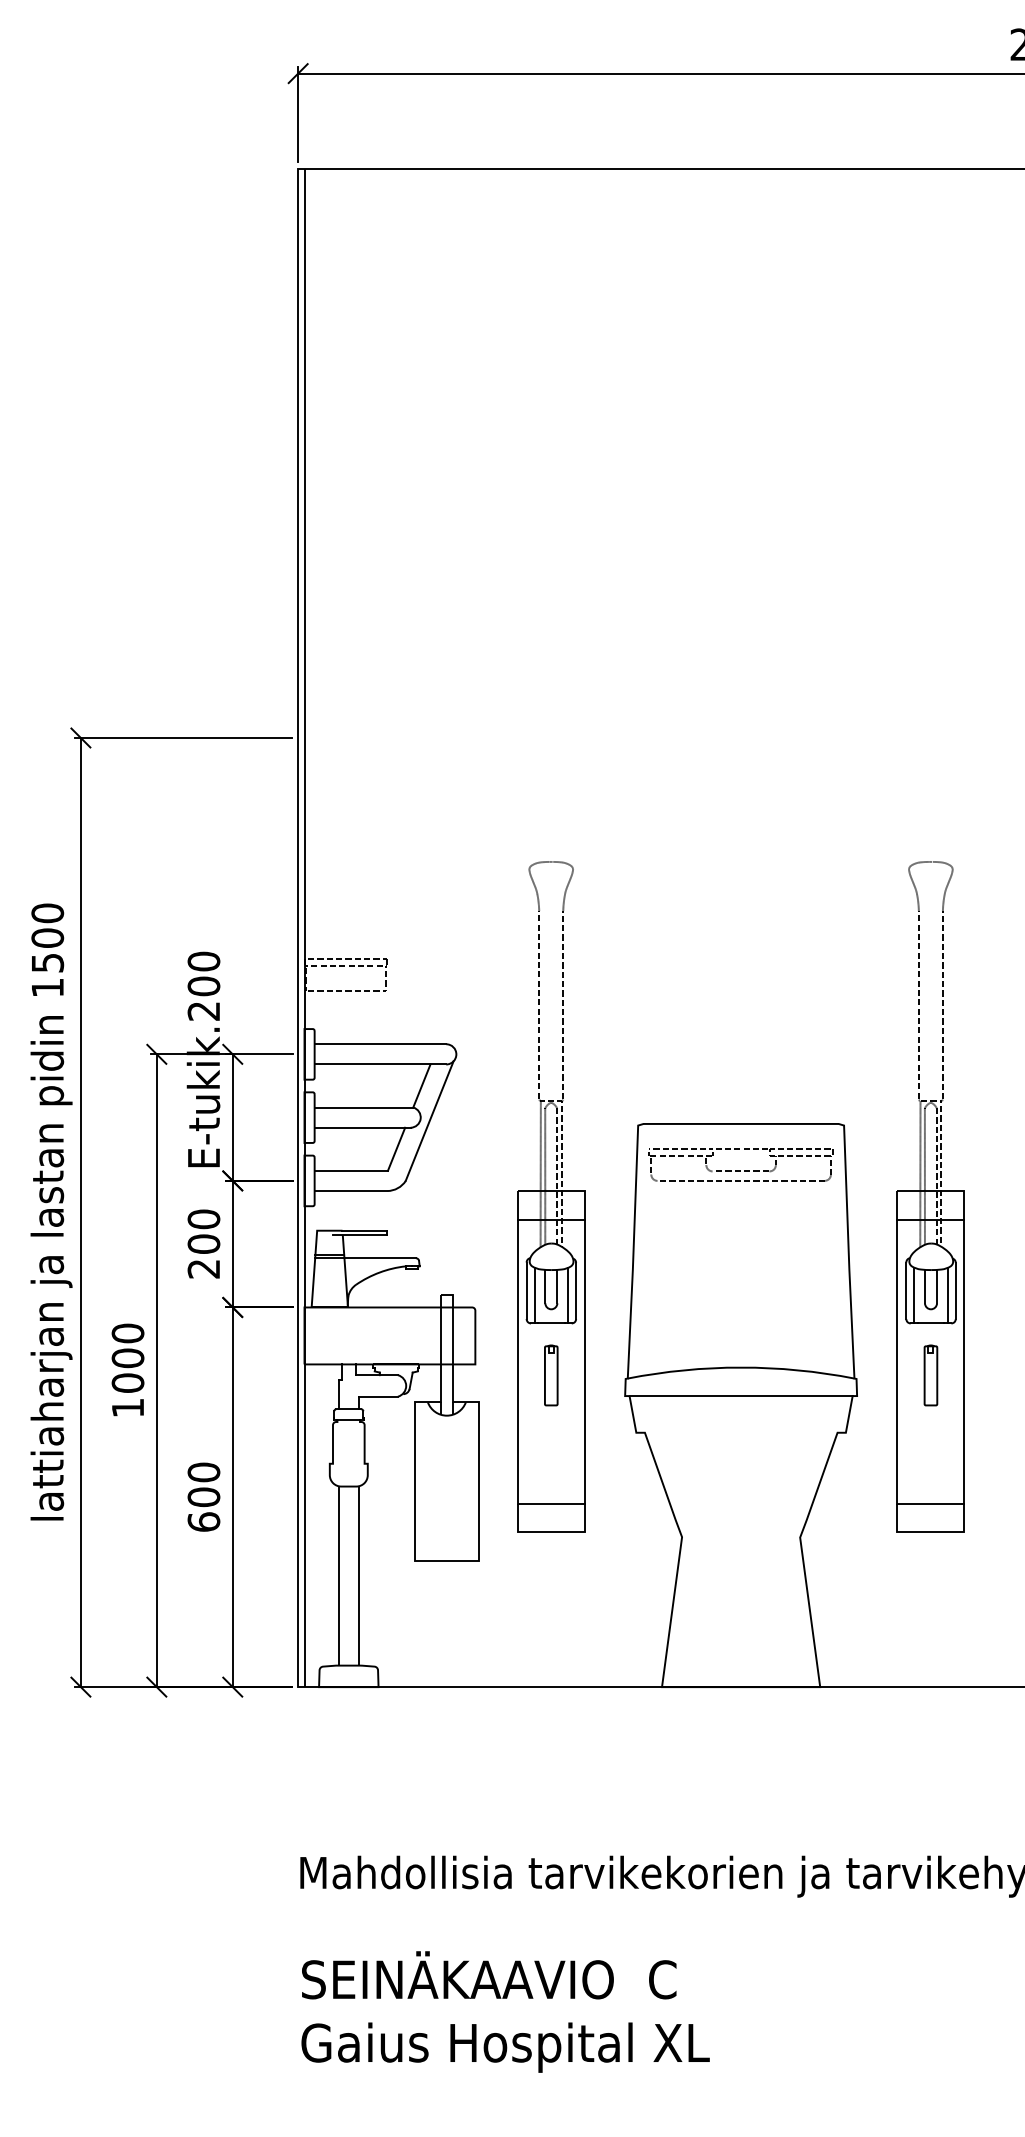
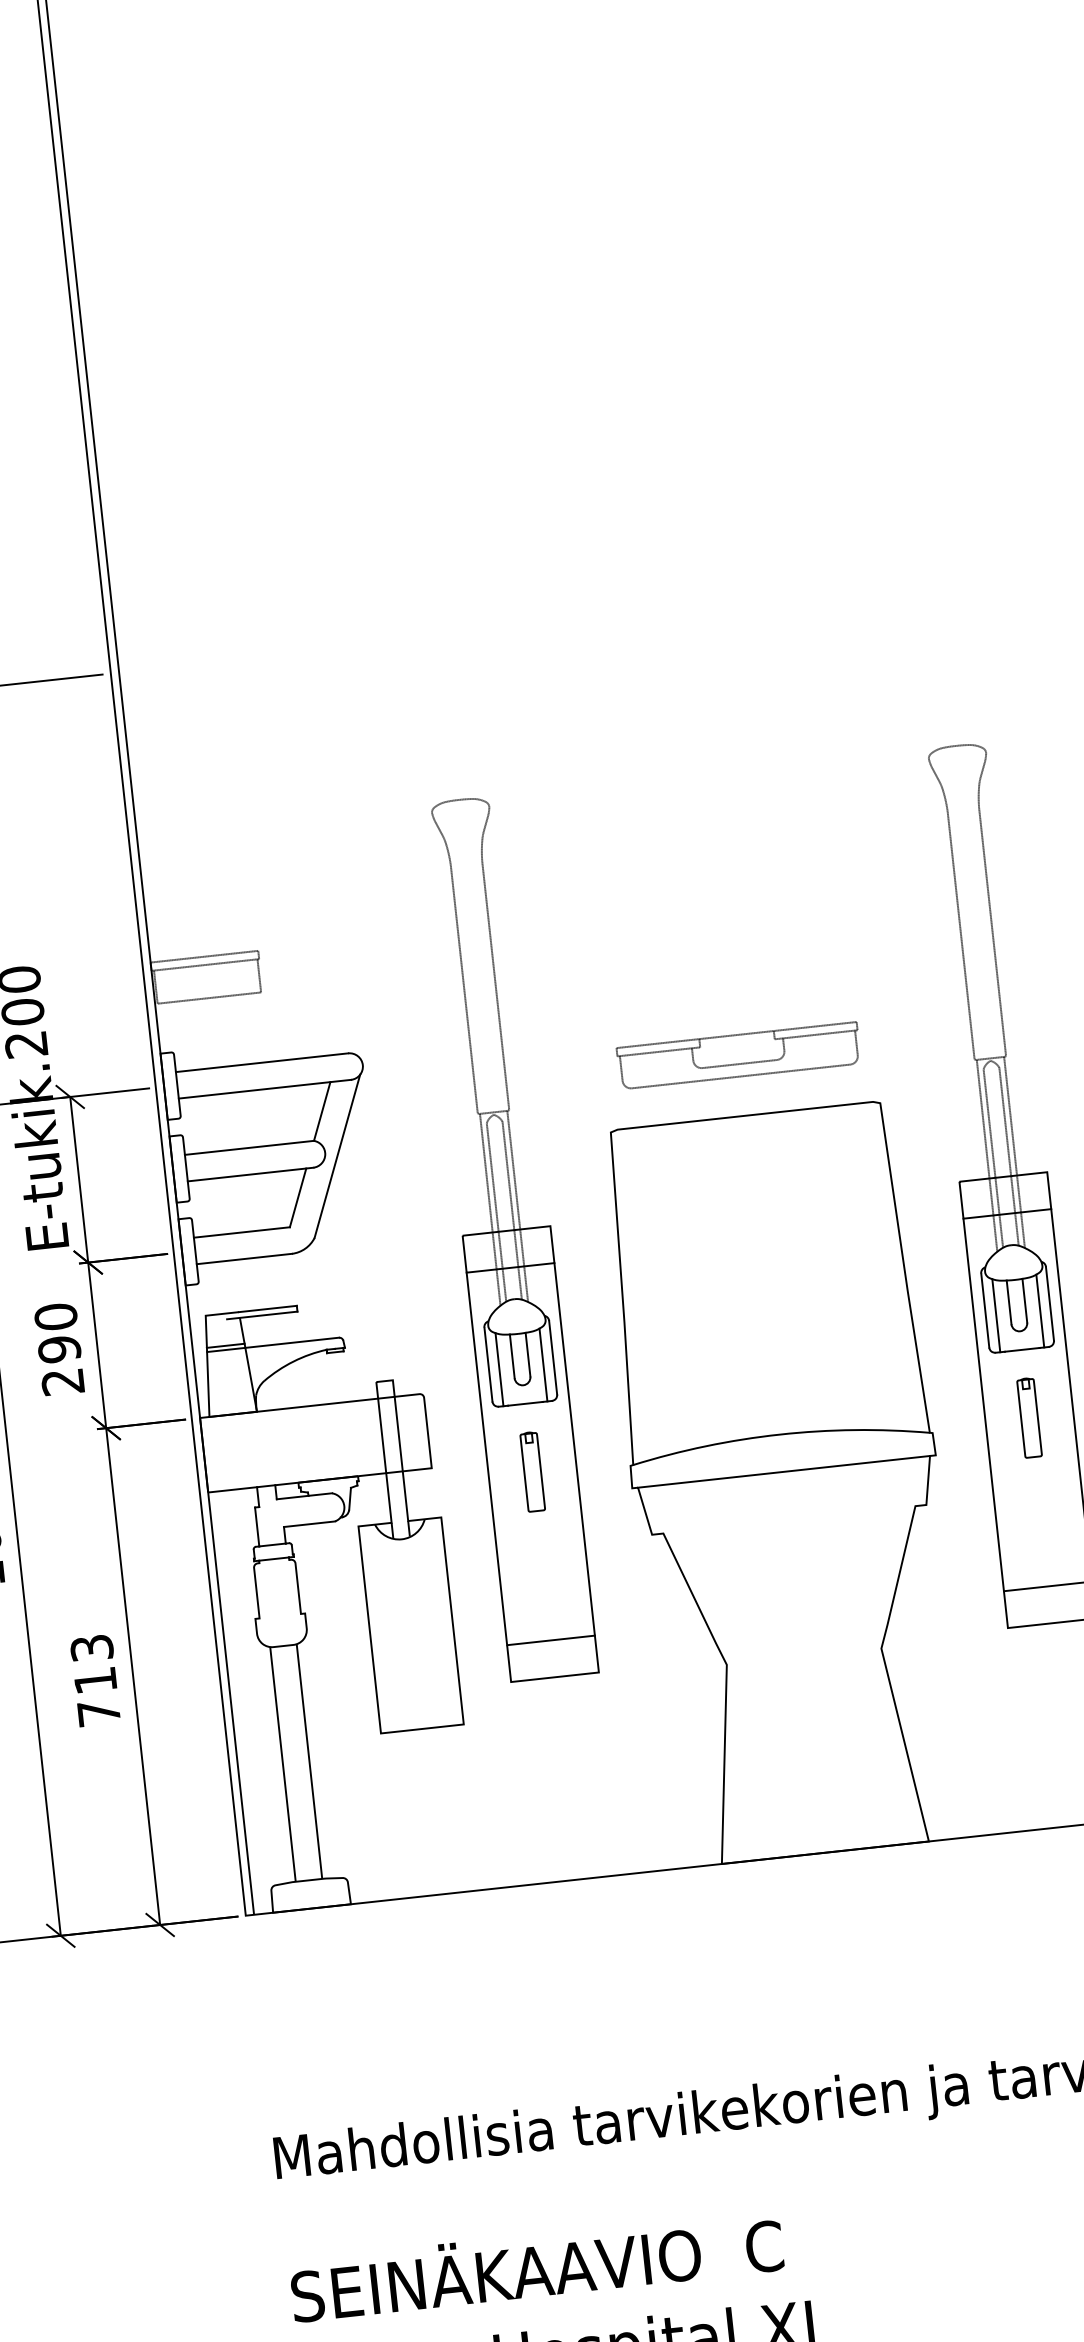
part: (740, 1164) -> (737, 1055), moved
text: (203, 1244) -> (58, 1349), 200 -> 290
text: (203, 1496) -> (94, 1679), 600 -> 713

